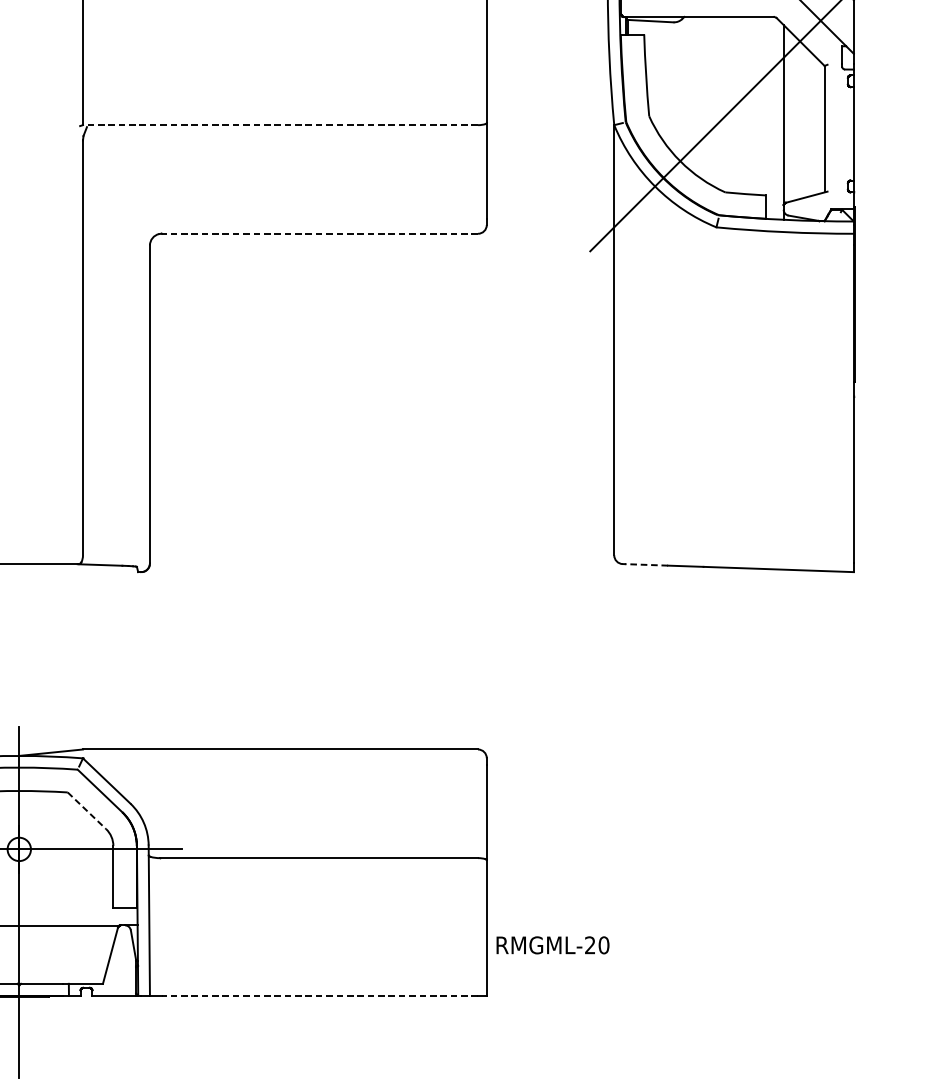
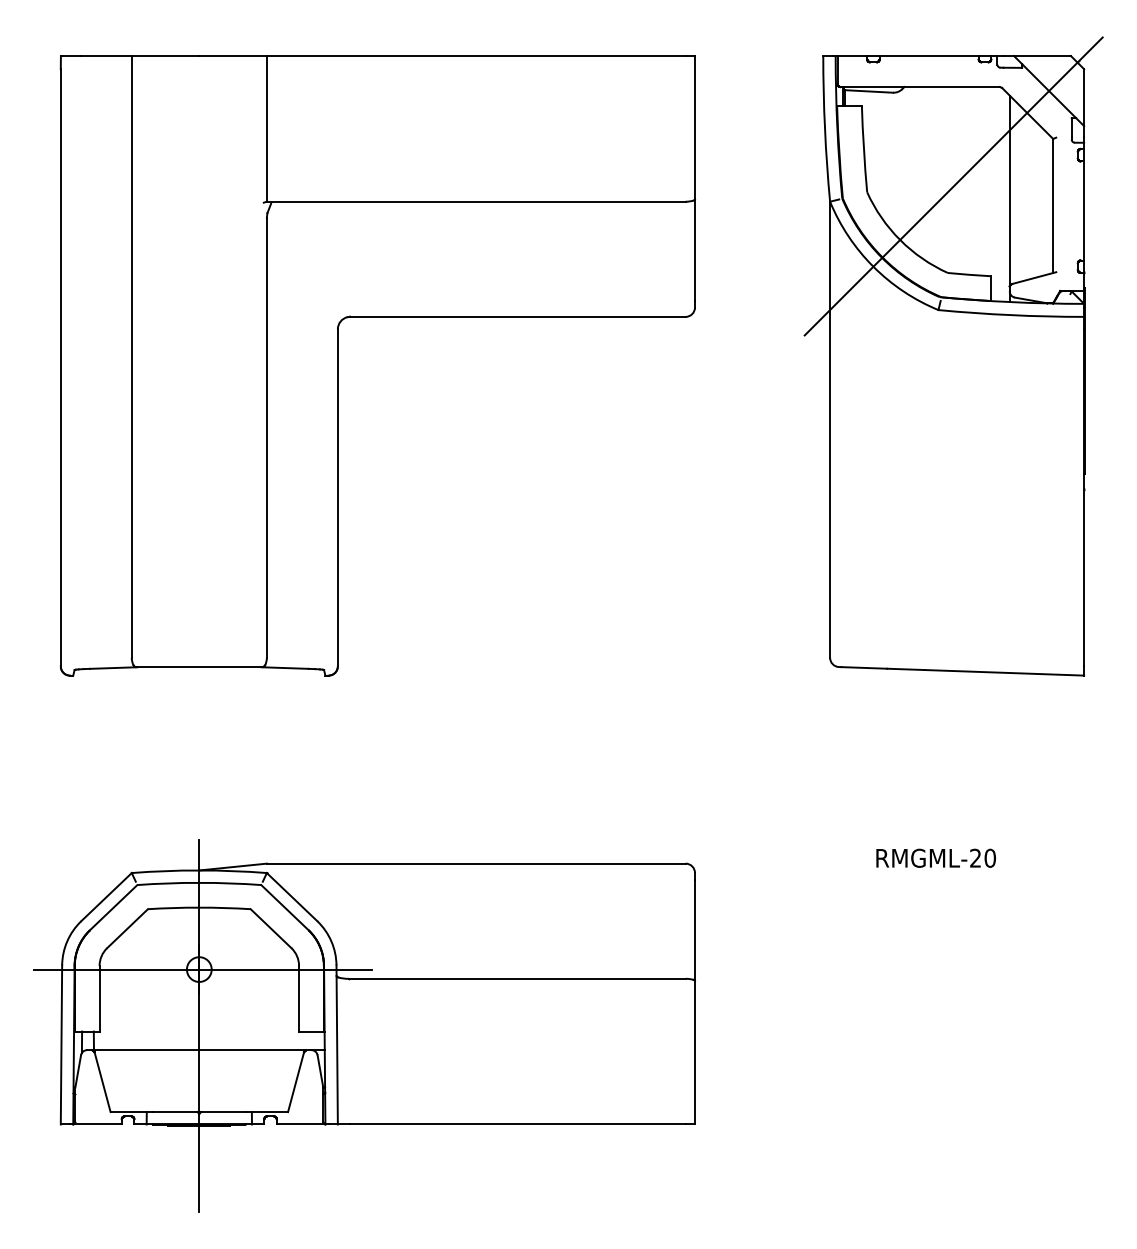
line: (279, 124) -> (475, 201), dashed -> solid
line: (319, 233) -> (517, 316), dashed -> solid
line: (646, 564) -> (864, 667), dashed -> solid
line: (87, 810) -> (271, 928), dashed -> solid
text: (552, 944) -> (935, 857), moved
line: (319, 995) -> (517, 1124), dashed -> solid

